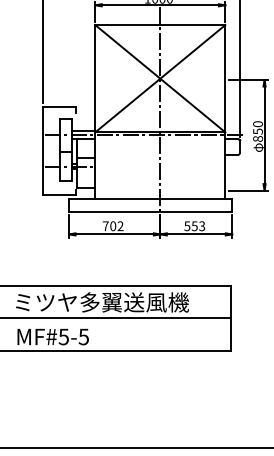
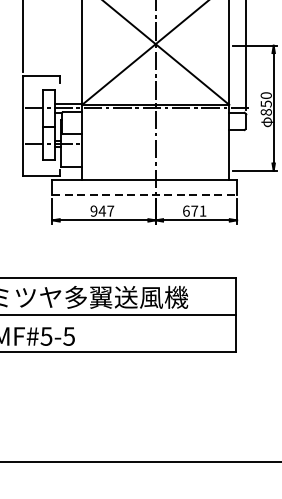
line: (150, 212) -> (144, 195), solid -> dashed
text: (112, 226) -> (101, 211), 702 -> 947
text: (194, 226) -> (194, 211), 553 -> 671

